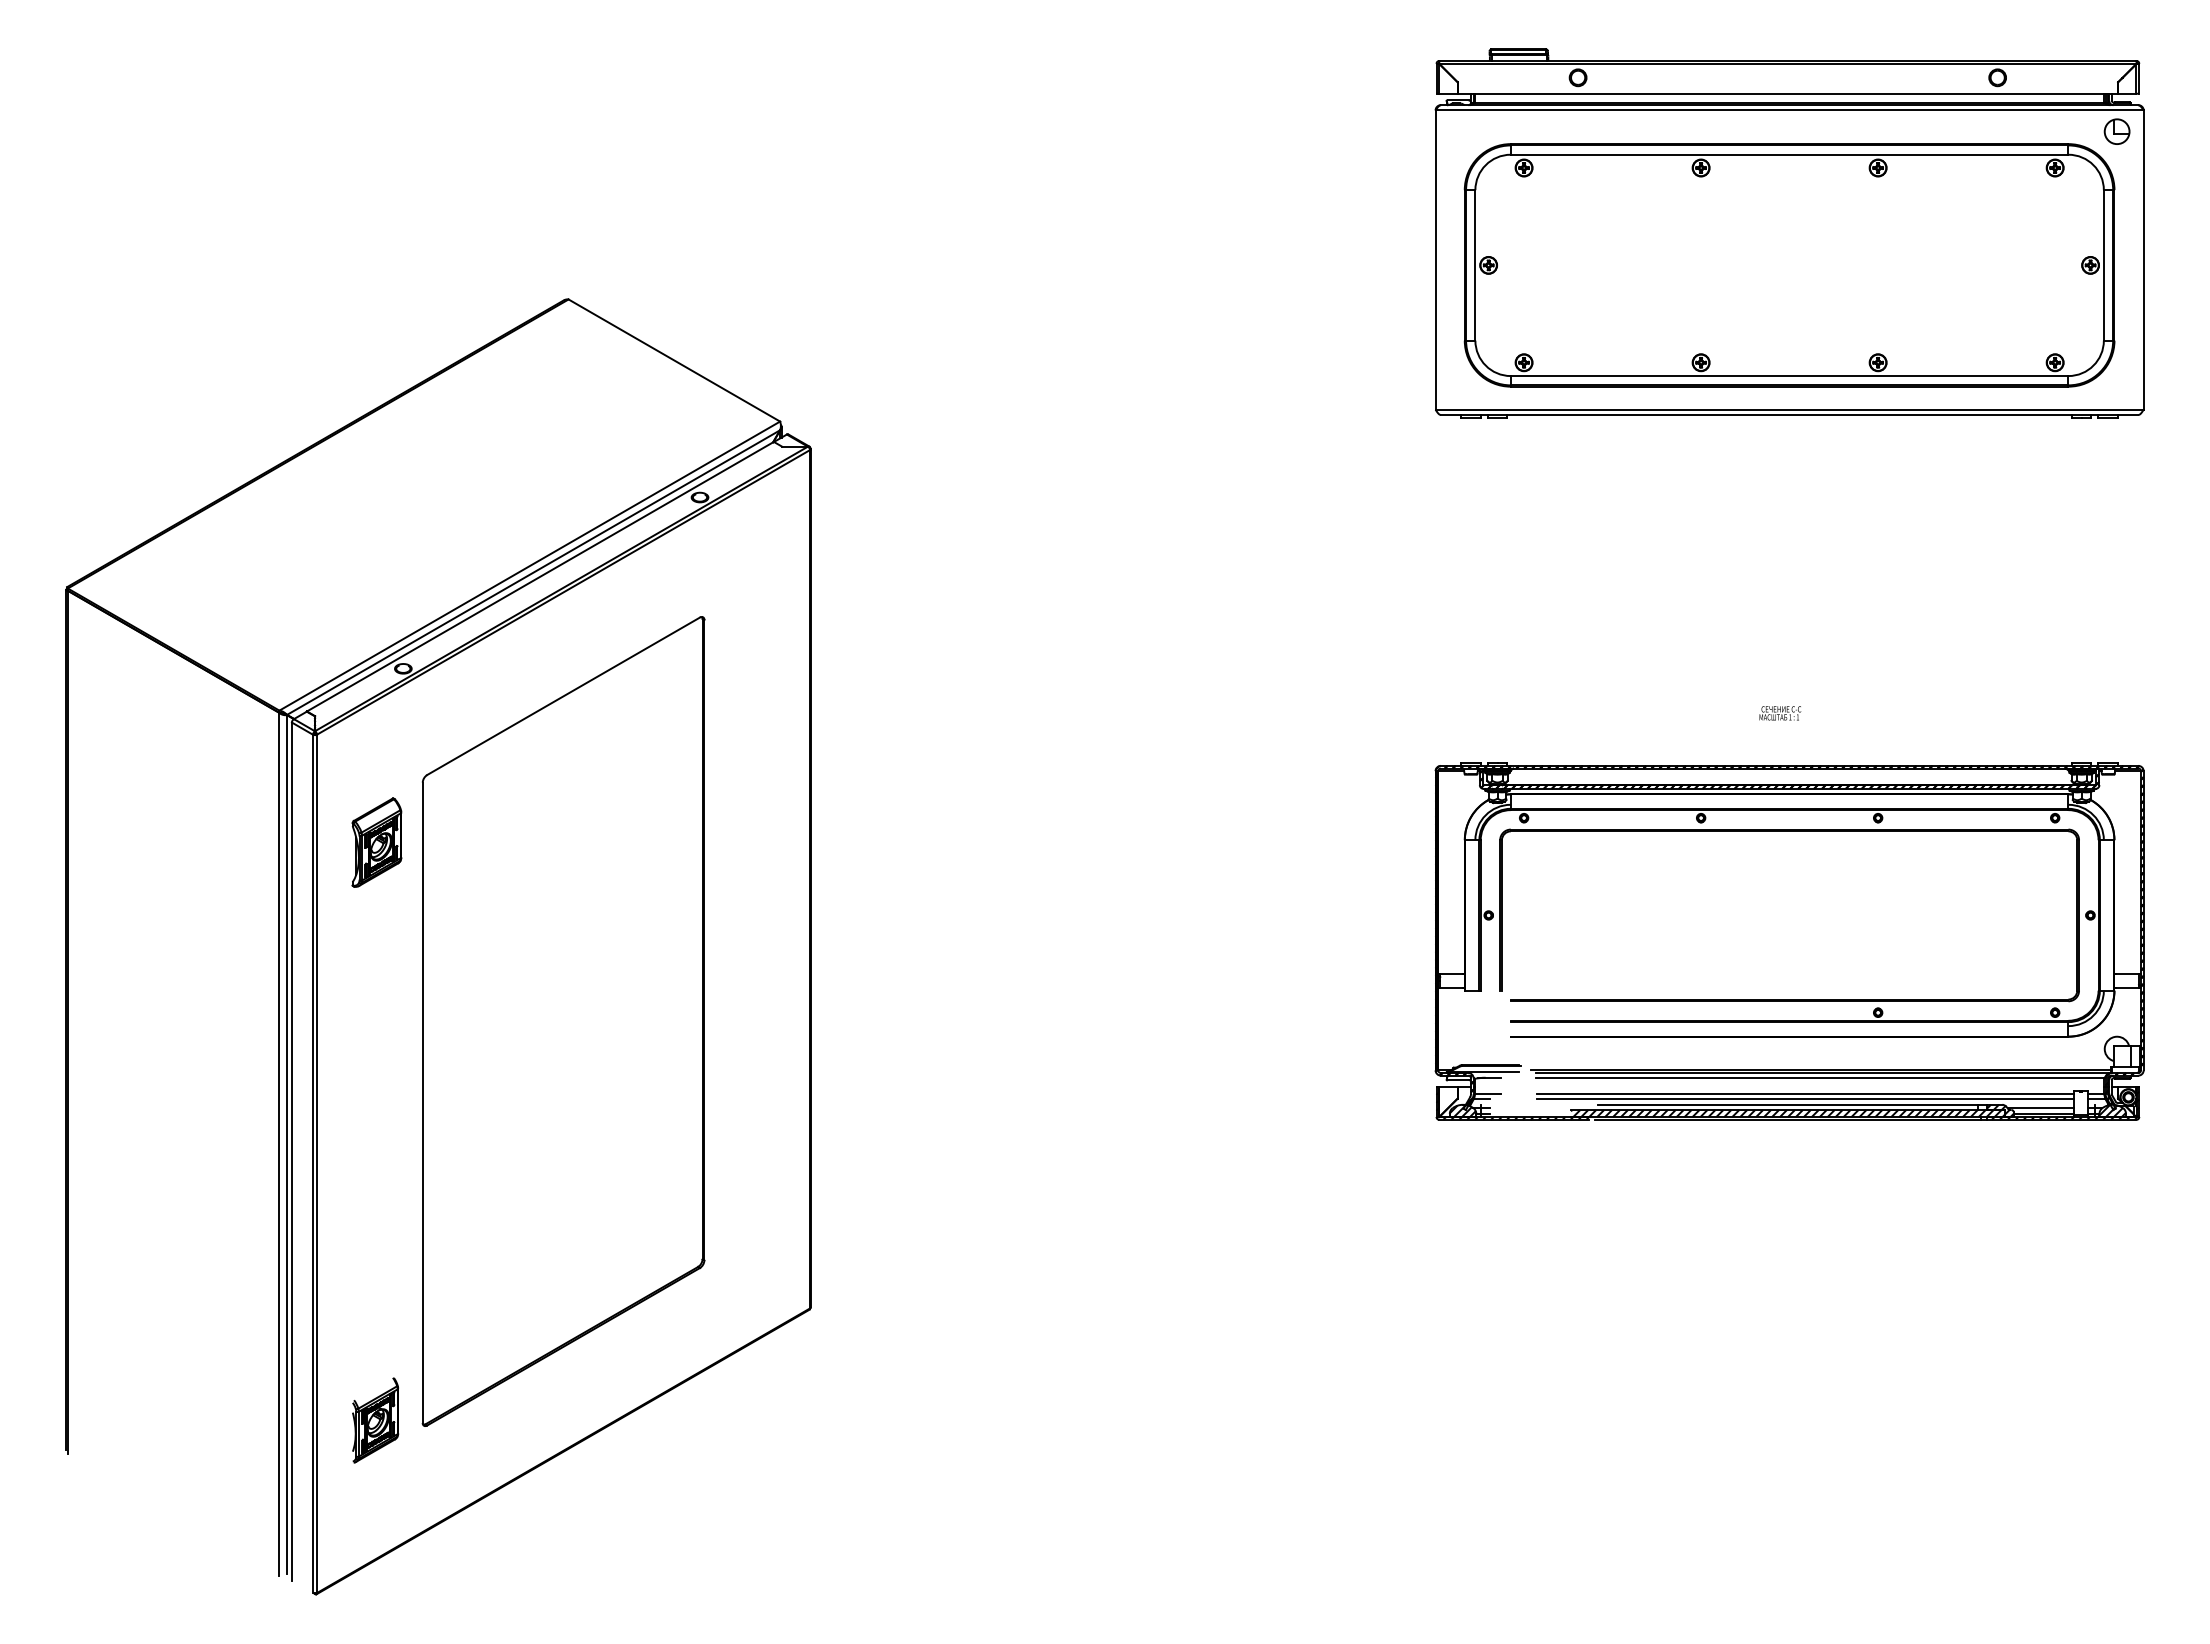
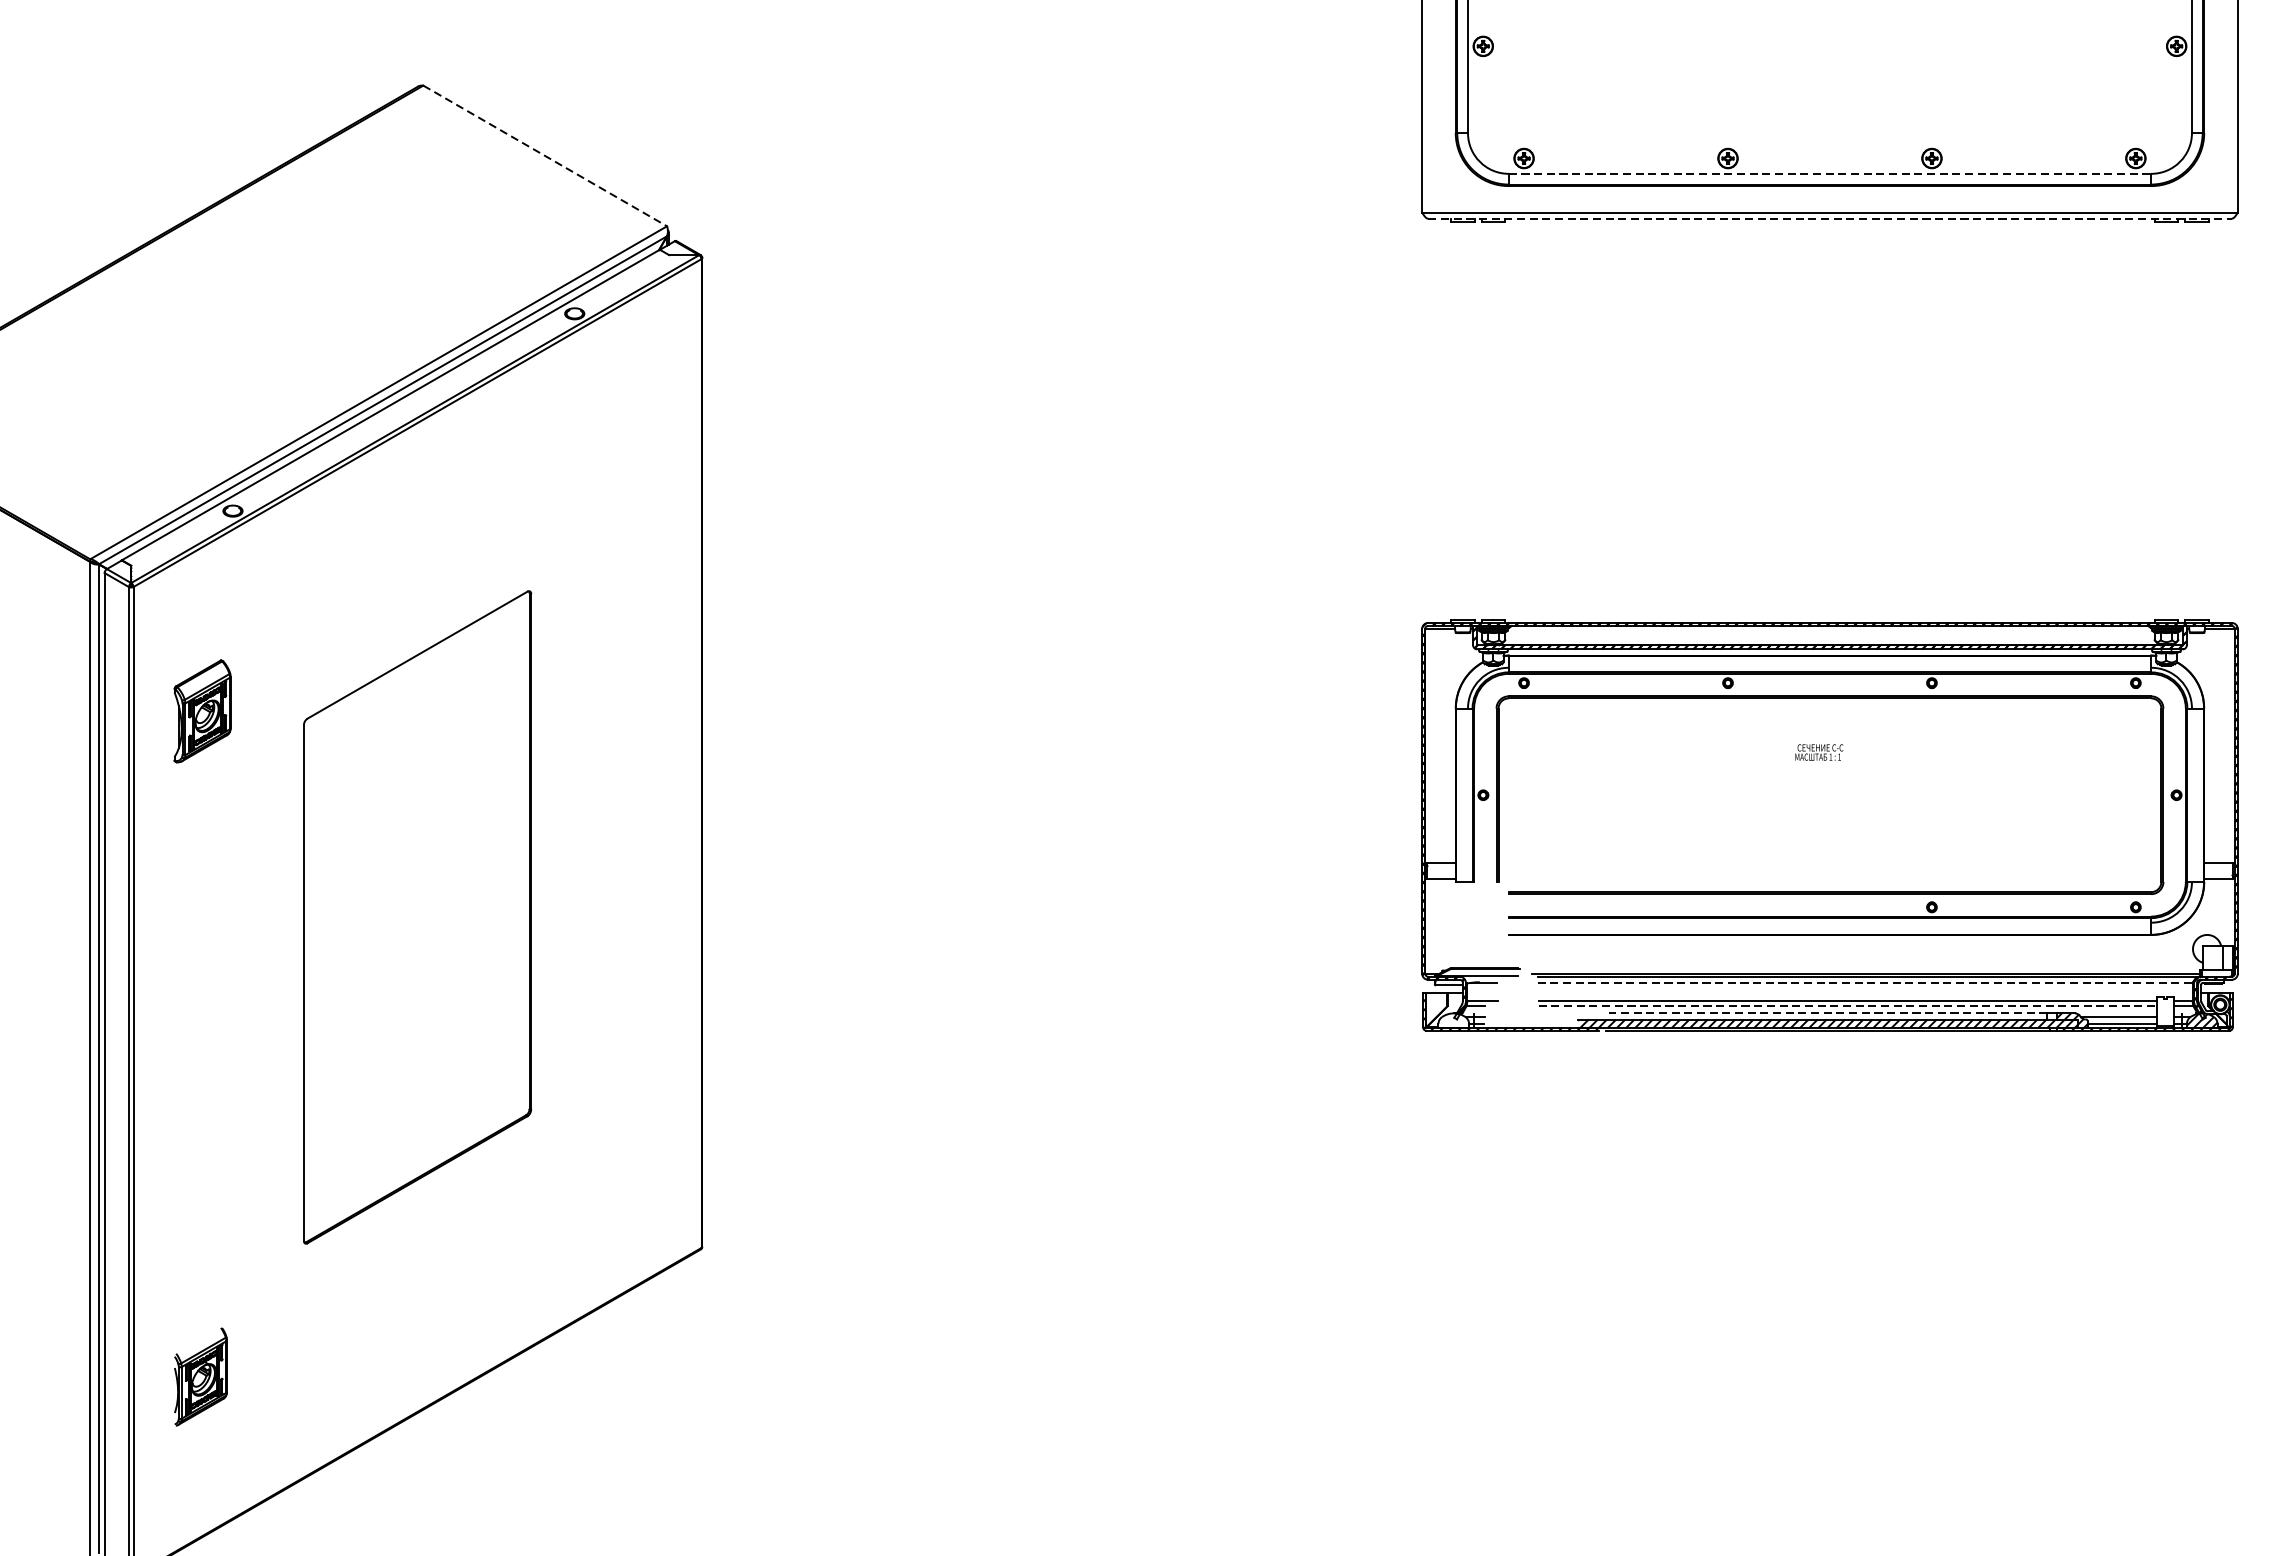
line: (674, 360) -> (545, 155), solid -> dashed
line: (1789, 376) -> (1829, 174), solid -> dashed
line: (1789, 414) -> (1829, 218), solid -> dashed
text: (1780, 713) -> (1819, 752), moved
part: (563, 1021) -> (417, 917), size x0.7
line: (1820, 1078) -> (1865, 983), solid -> dashed
line: (1805, 1098) -> (1848, 1006), solid -> dashed
line: (1787, 1104) -> (1827, 1013), solid -> dashed
hatch: (1462, 1111) -> (1453, 1021), removed

